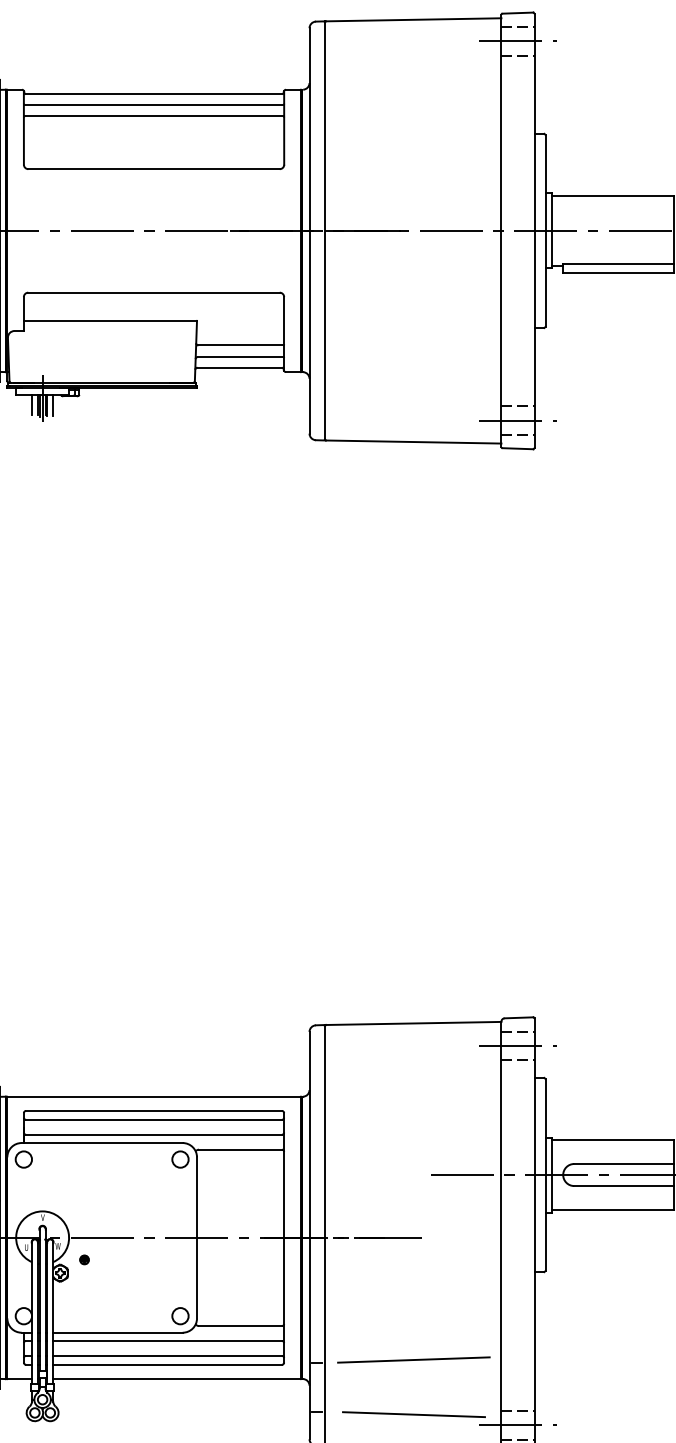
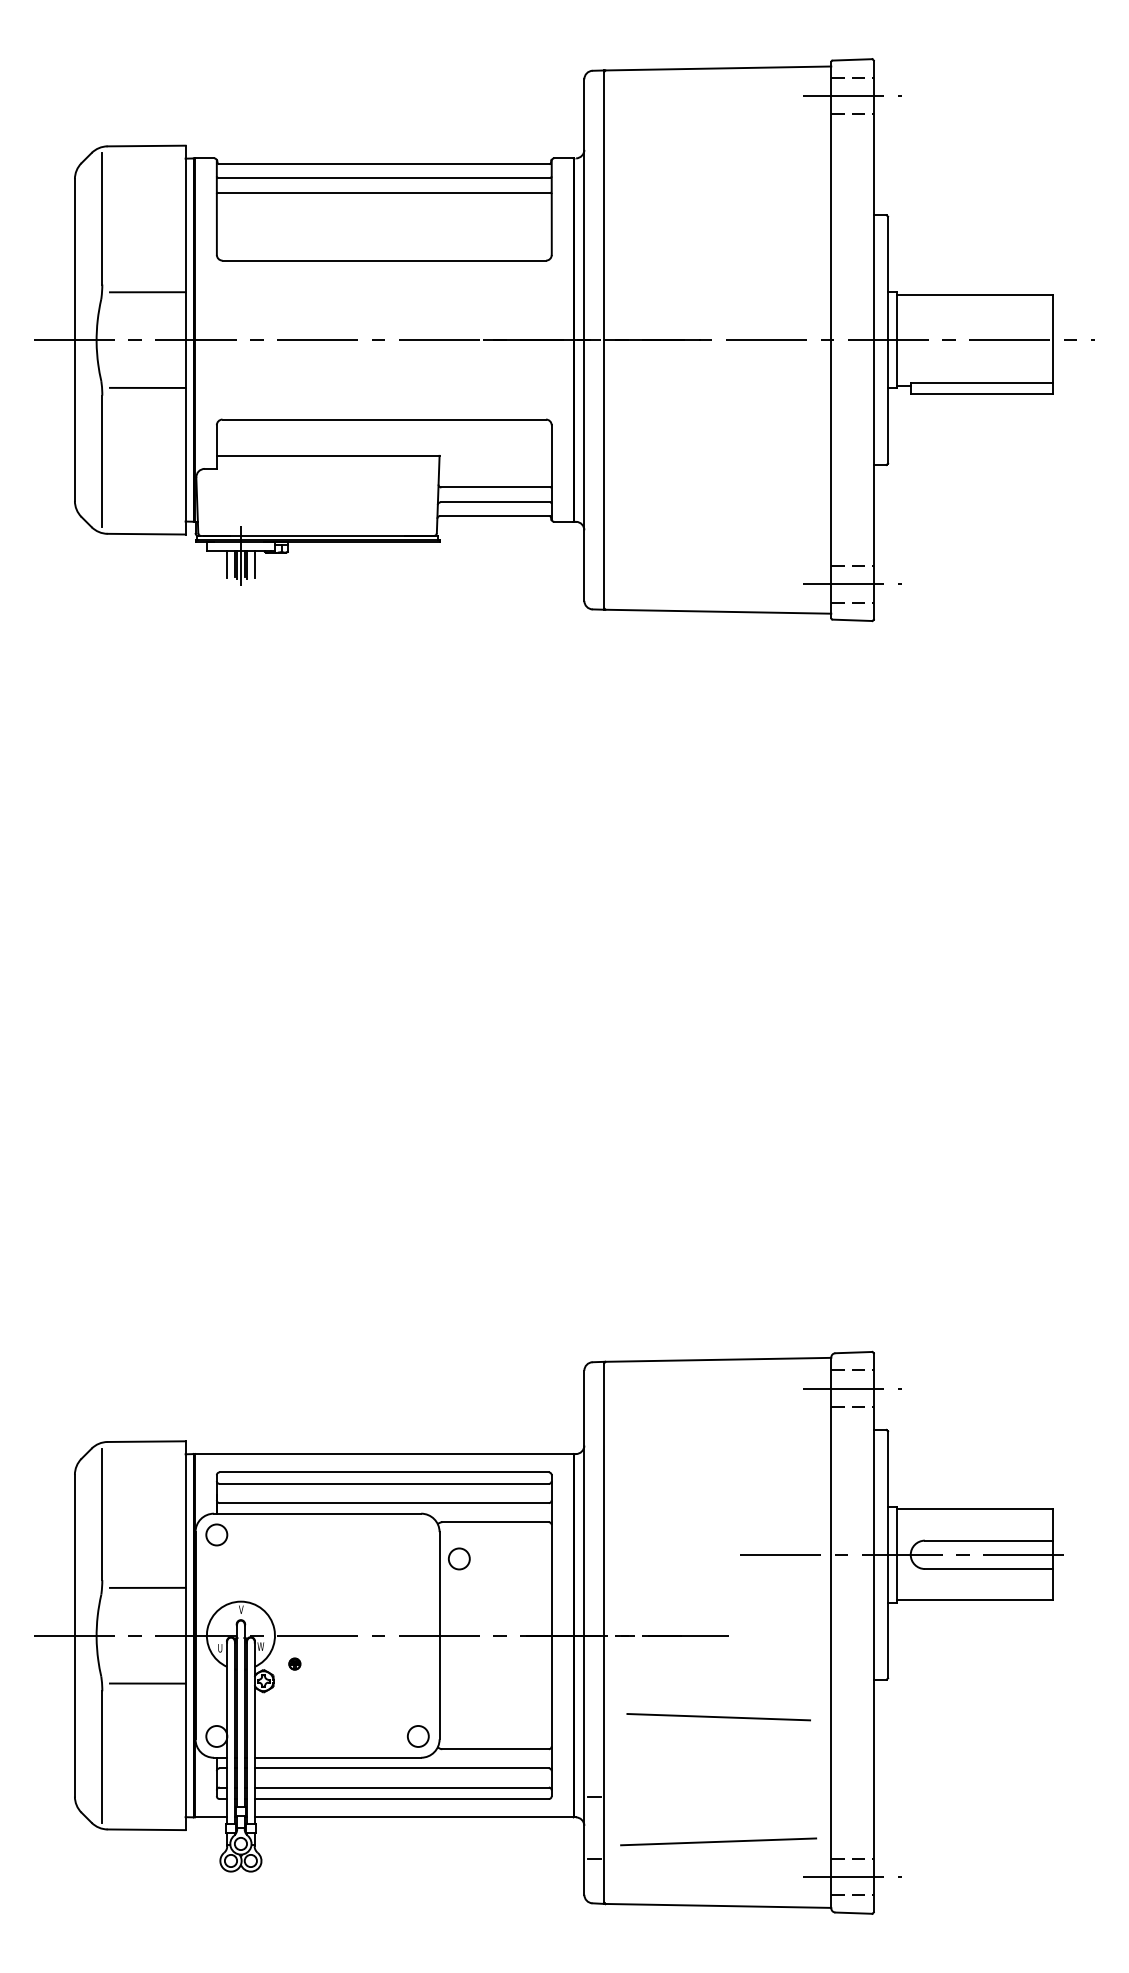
circle: (180, 1159) -> (459, 1558), moved
line: (413, 1359) -> (718, 1841), moved
line: (413, 1414) -> (718, 1717), moved

